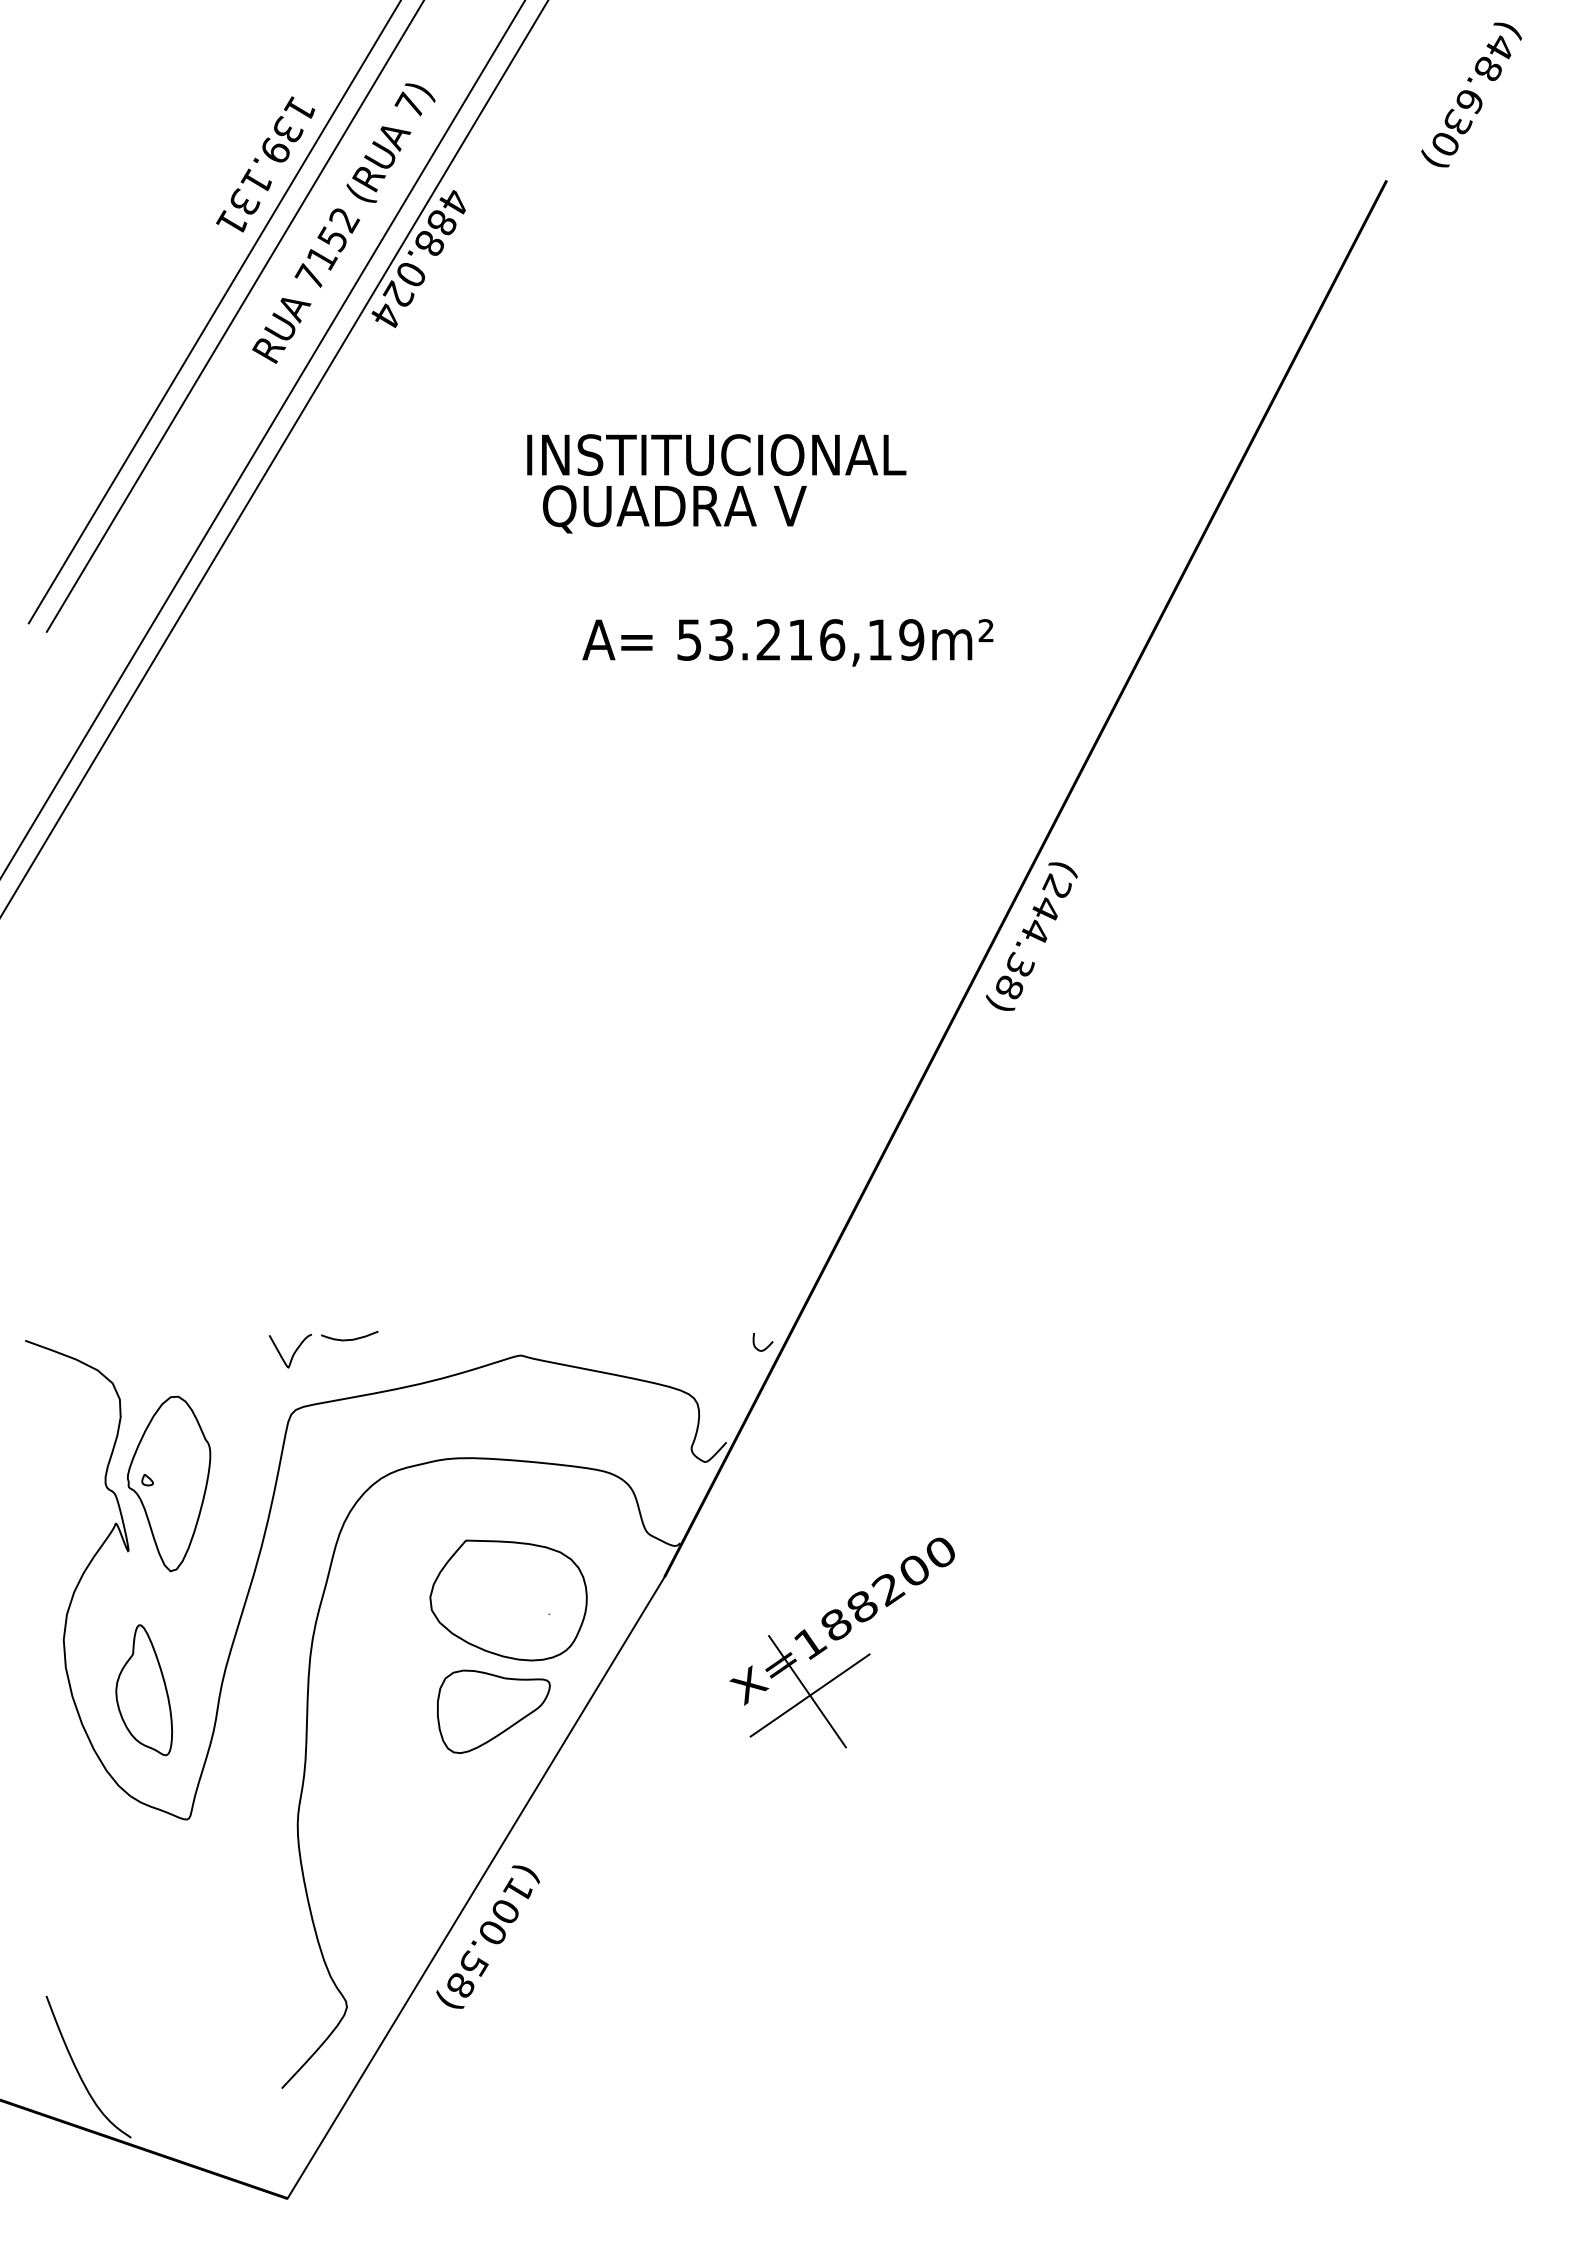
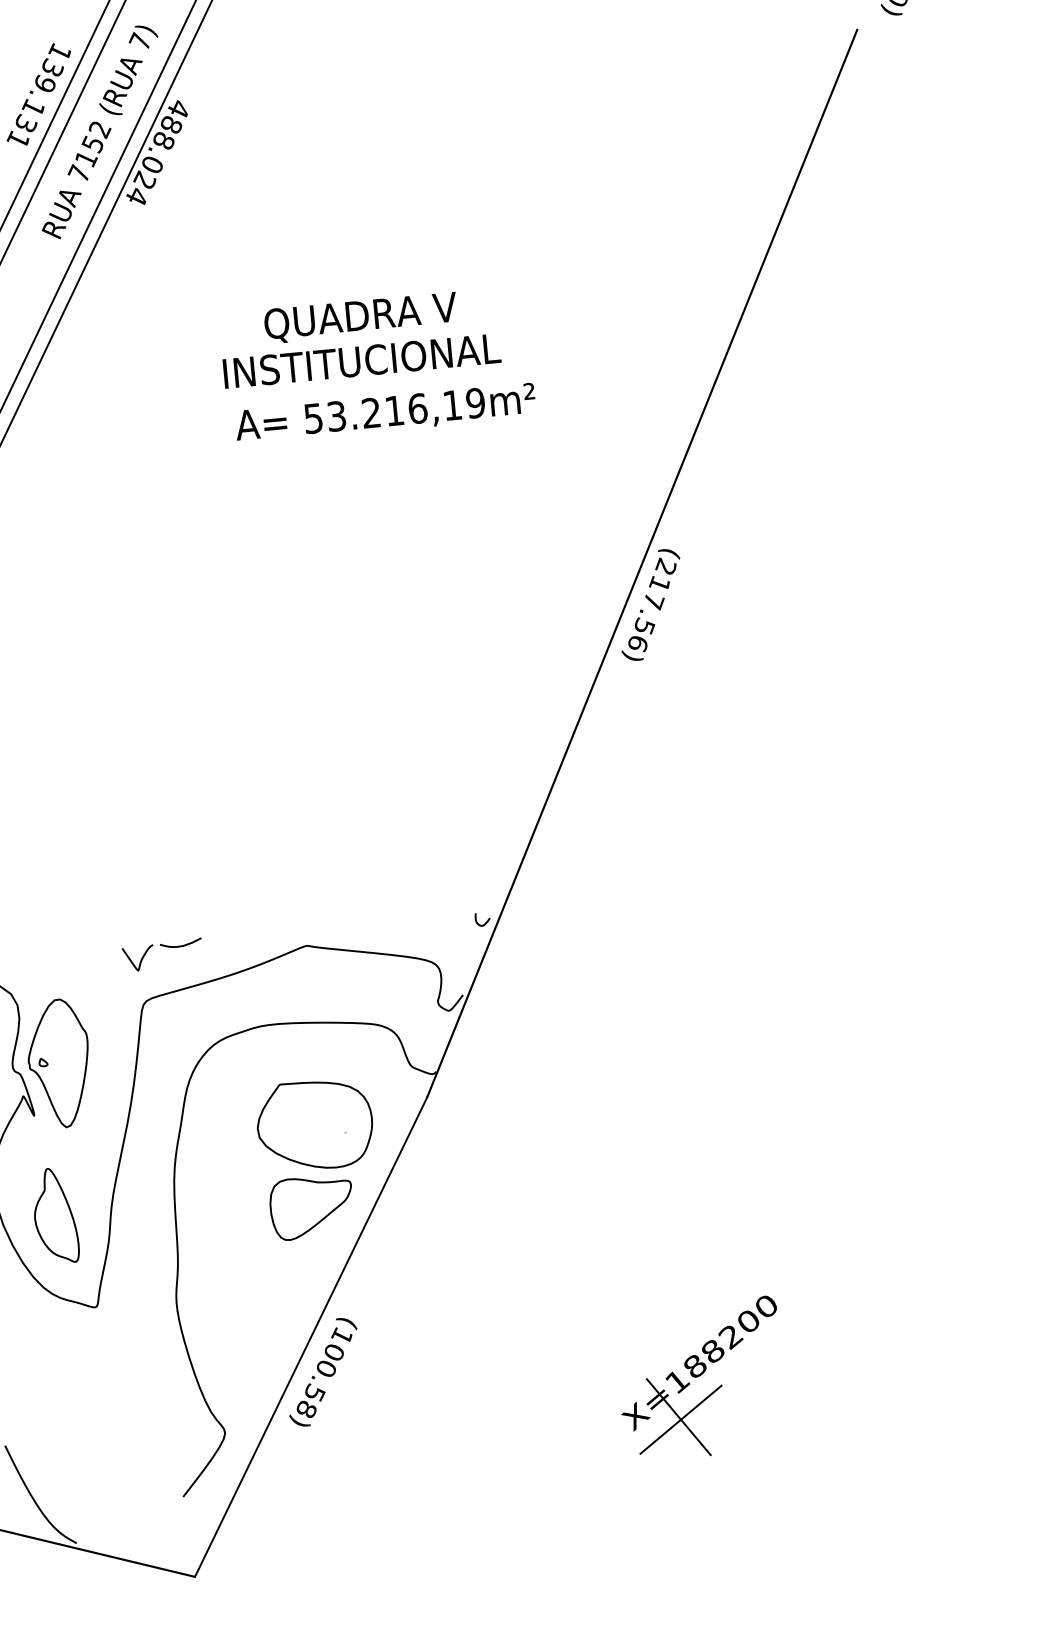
text: (716, 454) -> (361, 360), moved
text: (787, 642) -> (385, 413), moved
text: (1028, 948) -> (649, 613), (244.38) -> (217.56)
part: (841, 1642) -> (700, 1378), moved

